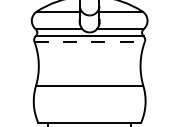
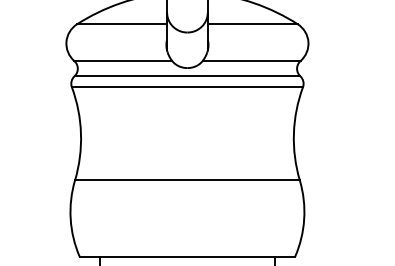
line: (90, 41) -> (189, 86), dashed -> solid

